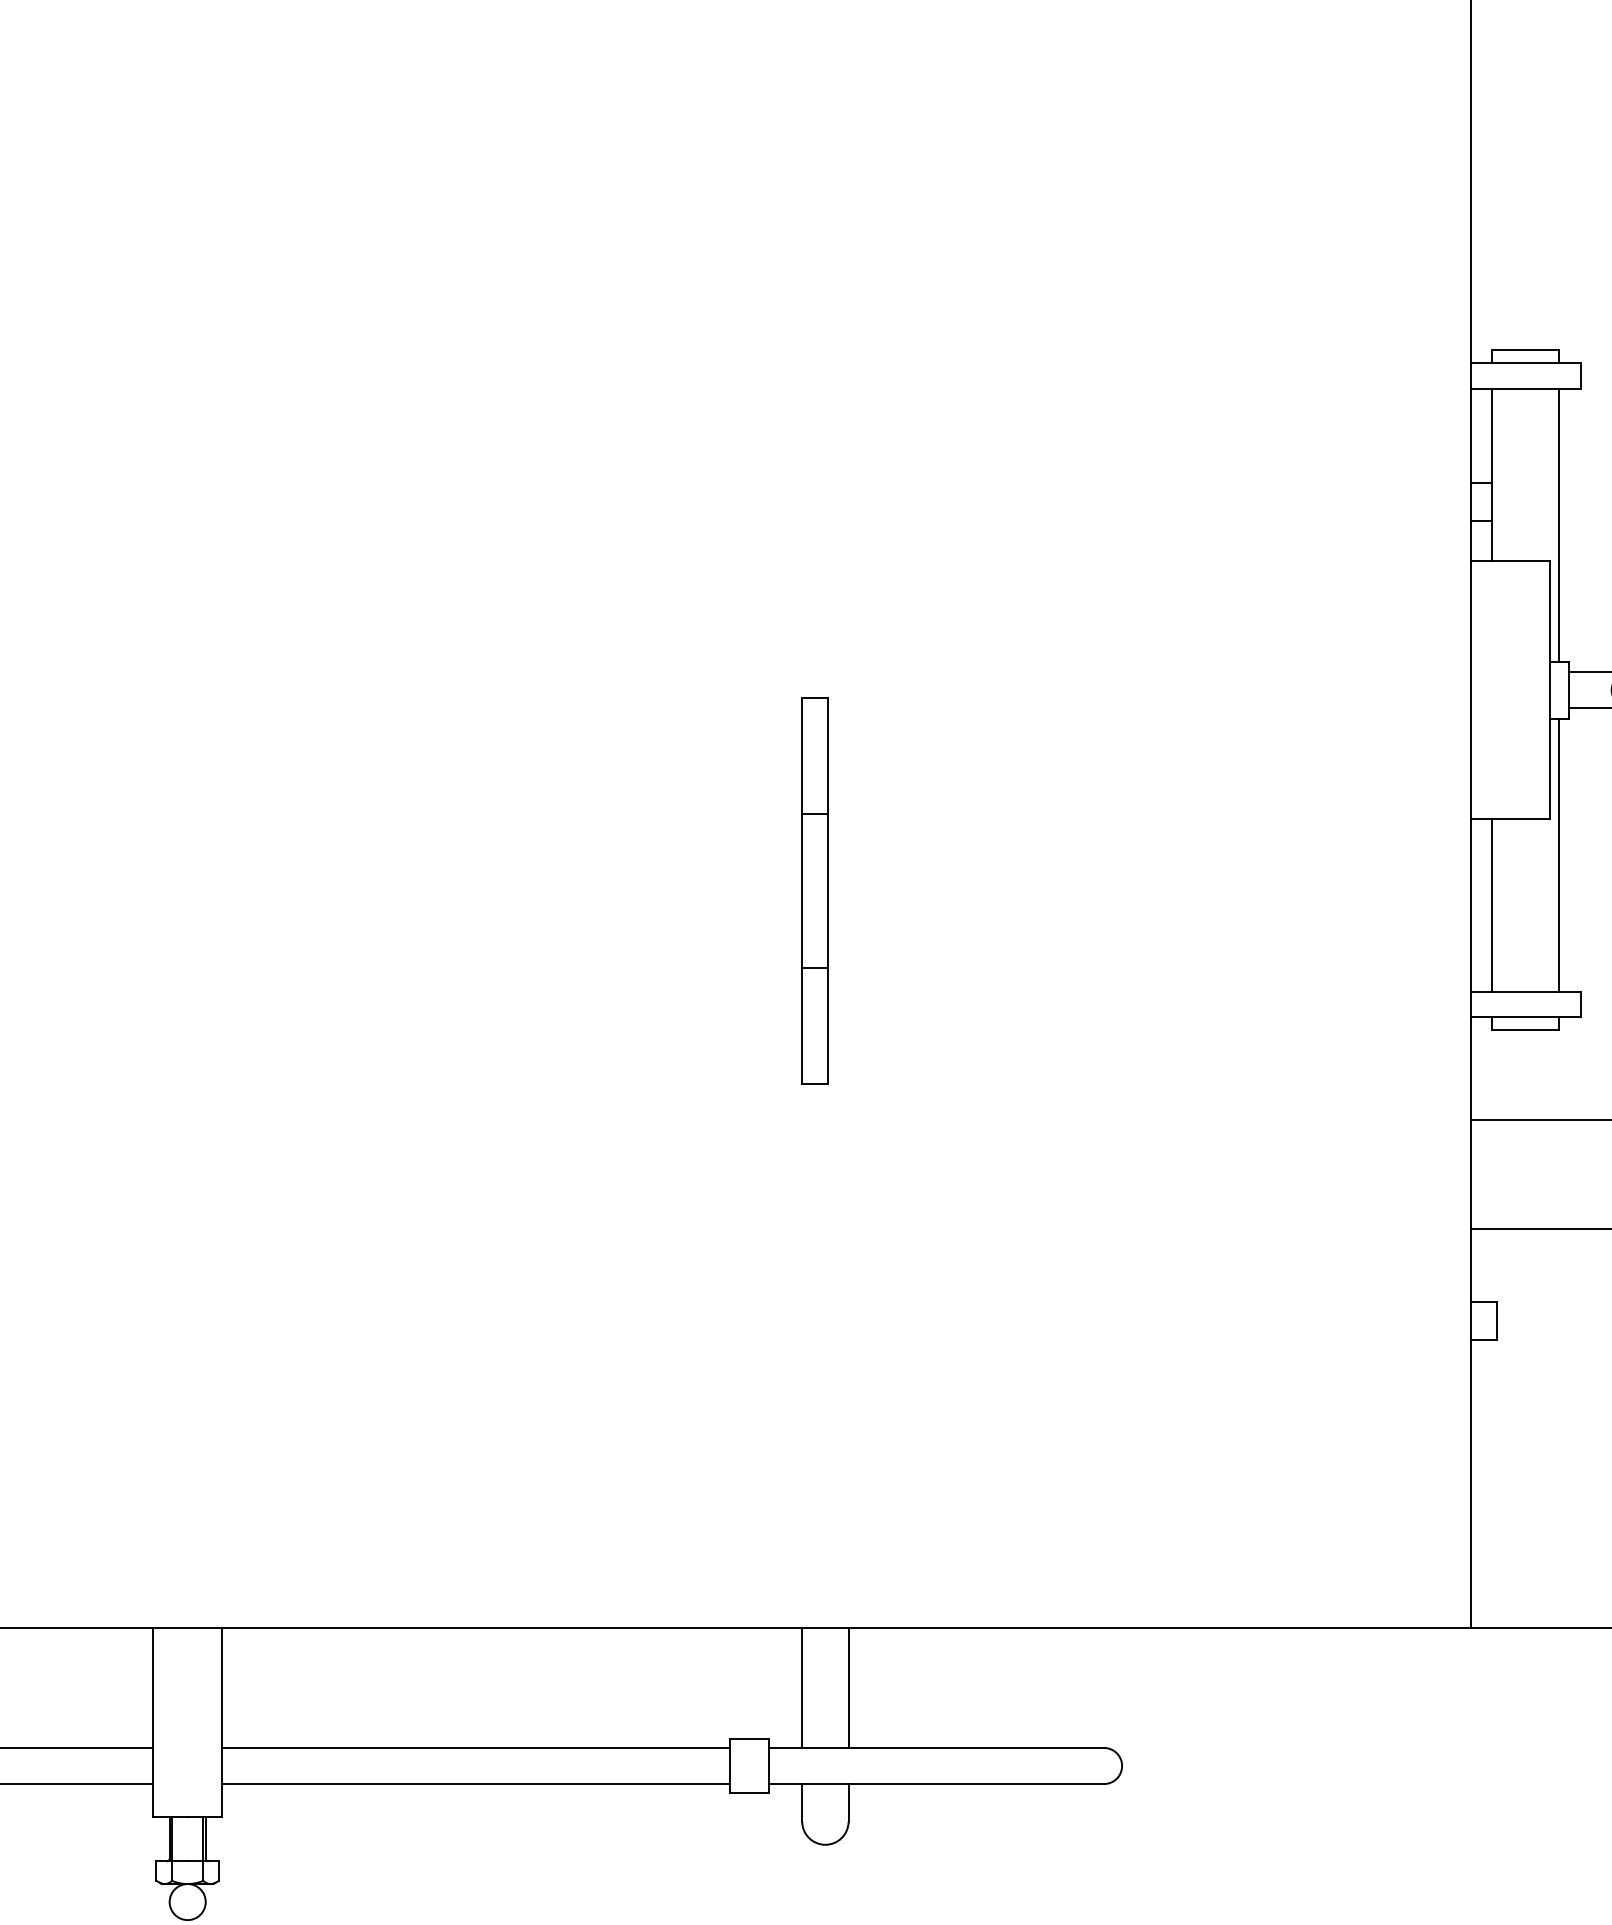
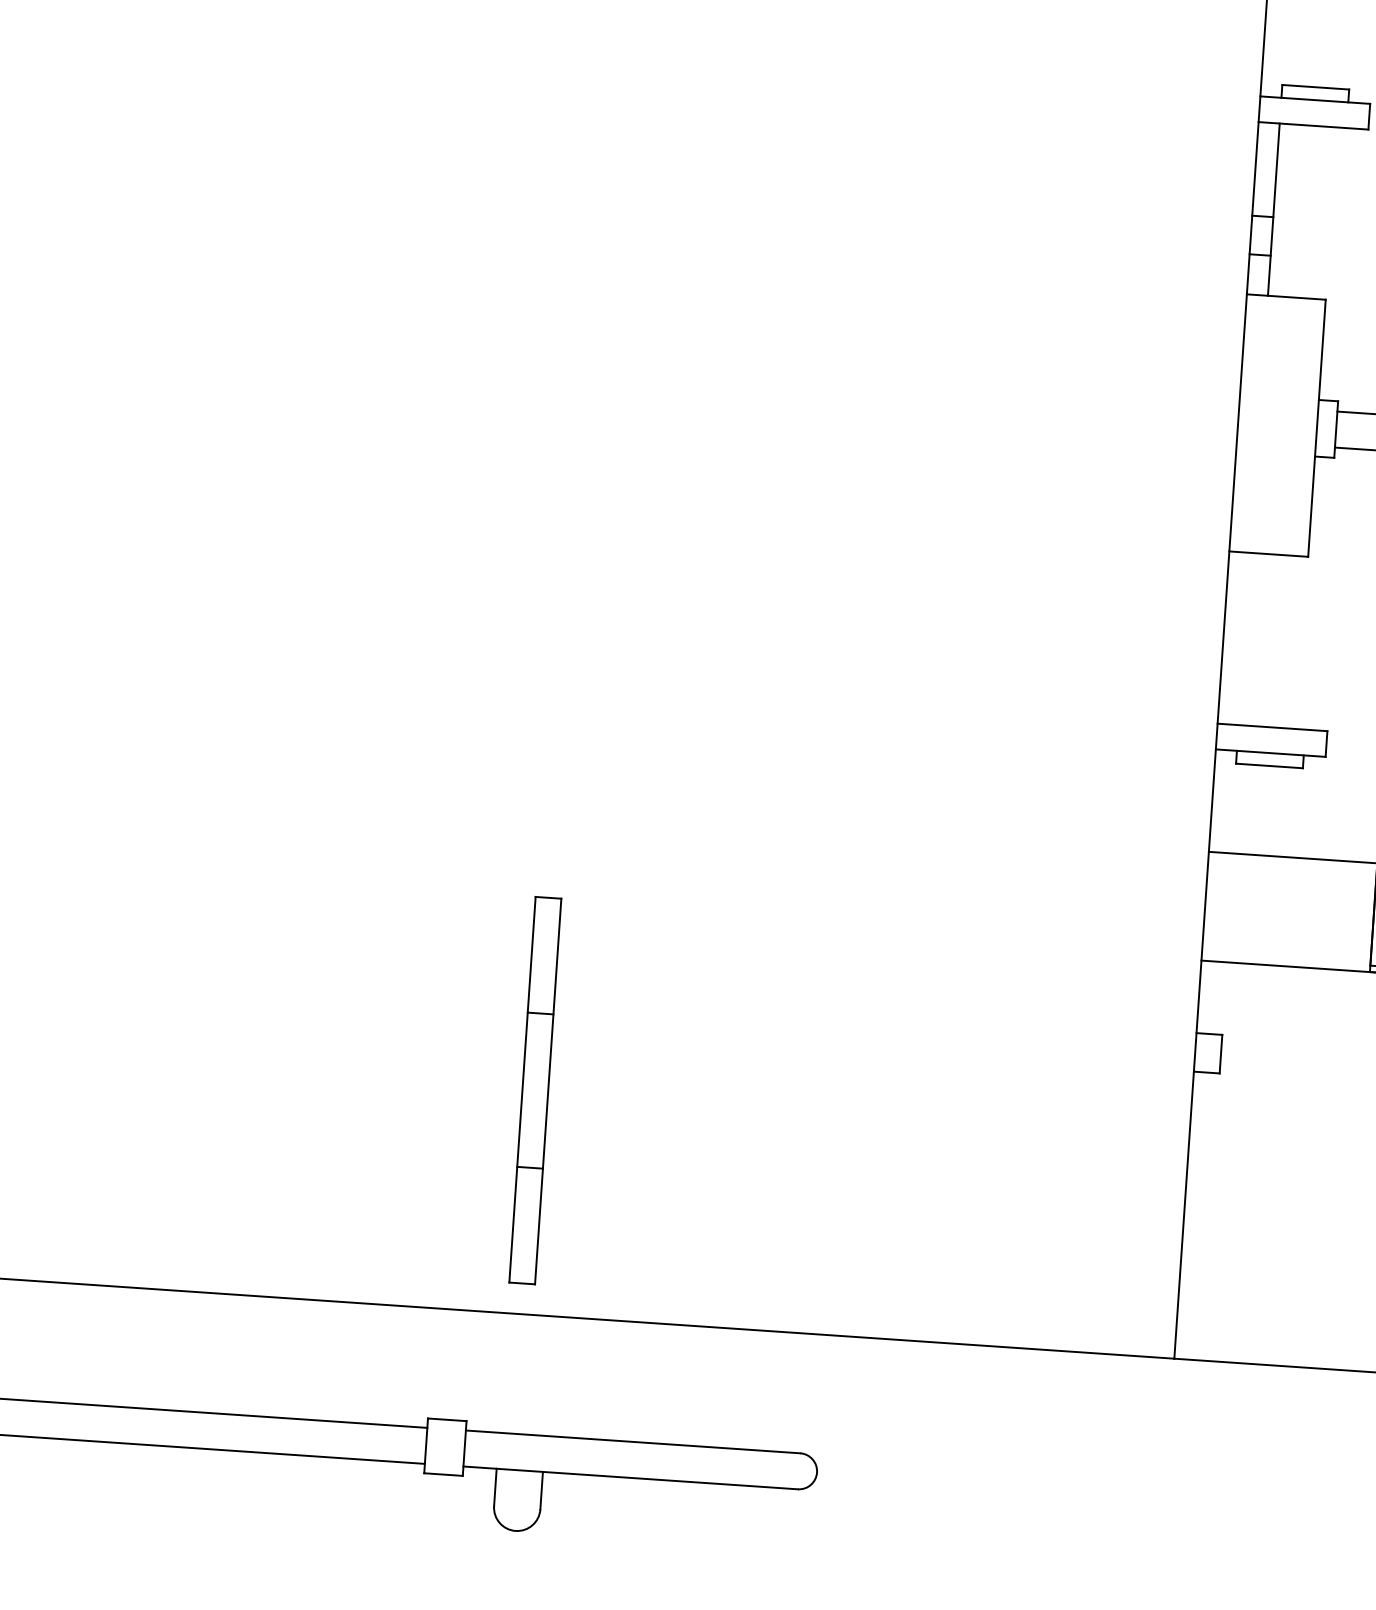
line: (1558, 524) -> (1336, 263), removed
line: (1558, 854) -> (1314, 592), removed
part: (814, 890) -> (534, 1089), moved
line: (1491, 905) -> (1244, 639), removed
line: (802, 1687) -> (503, 1372), removed
line: (848, 1687) -> (549, 1375), removed

